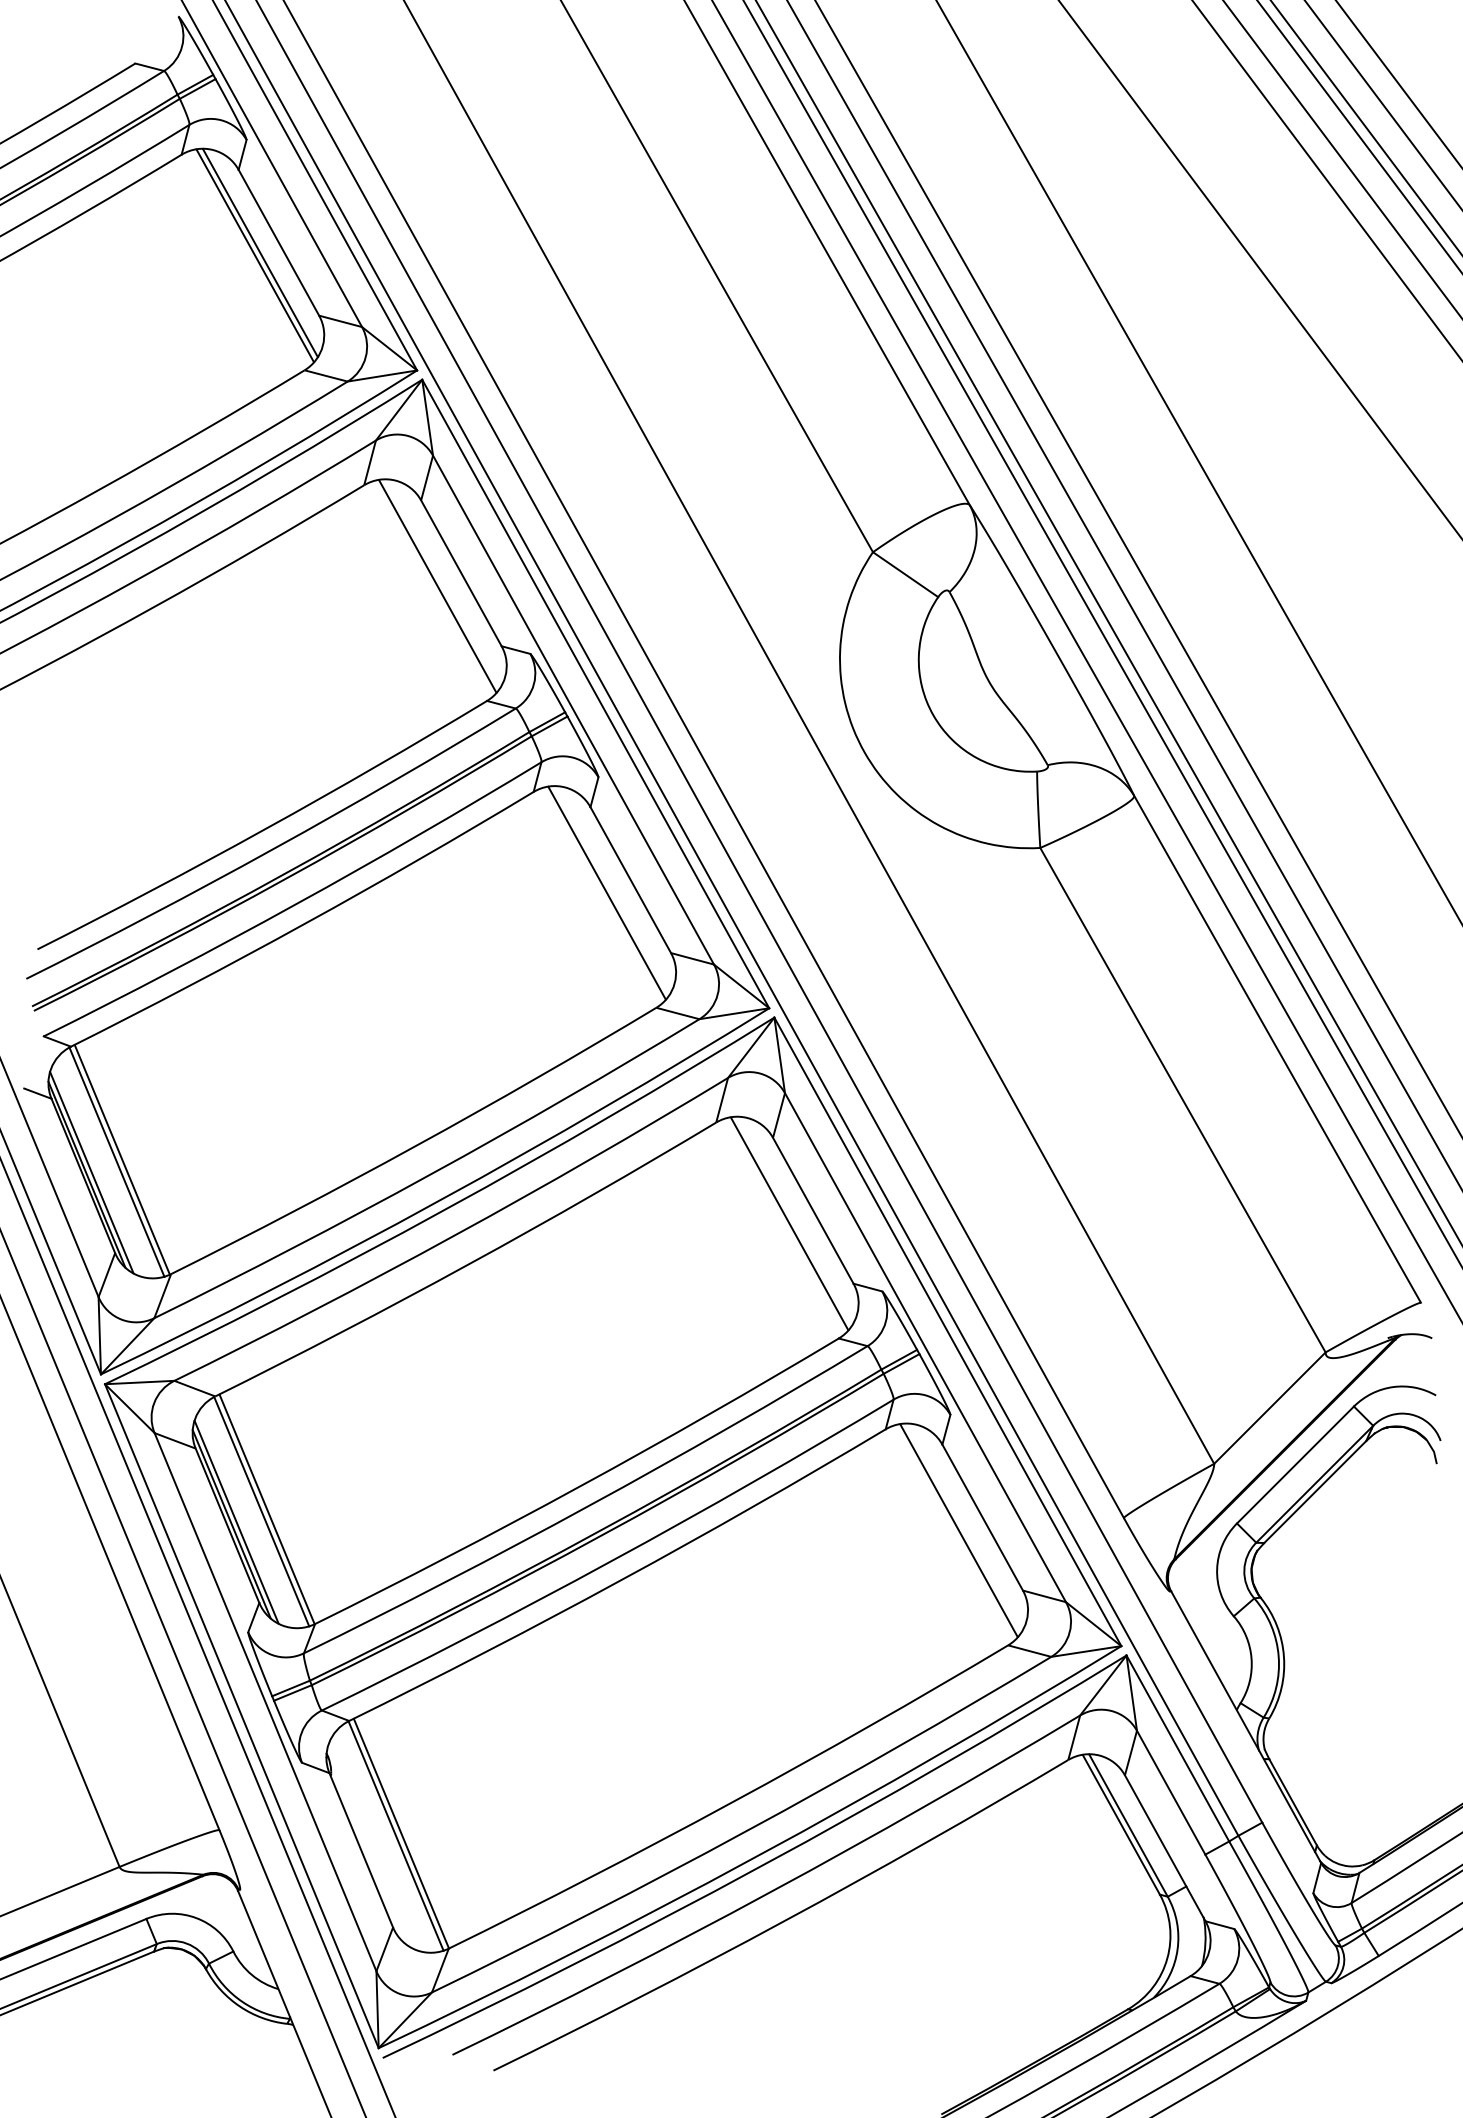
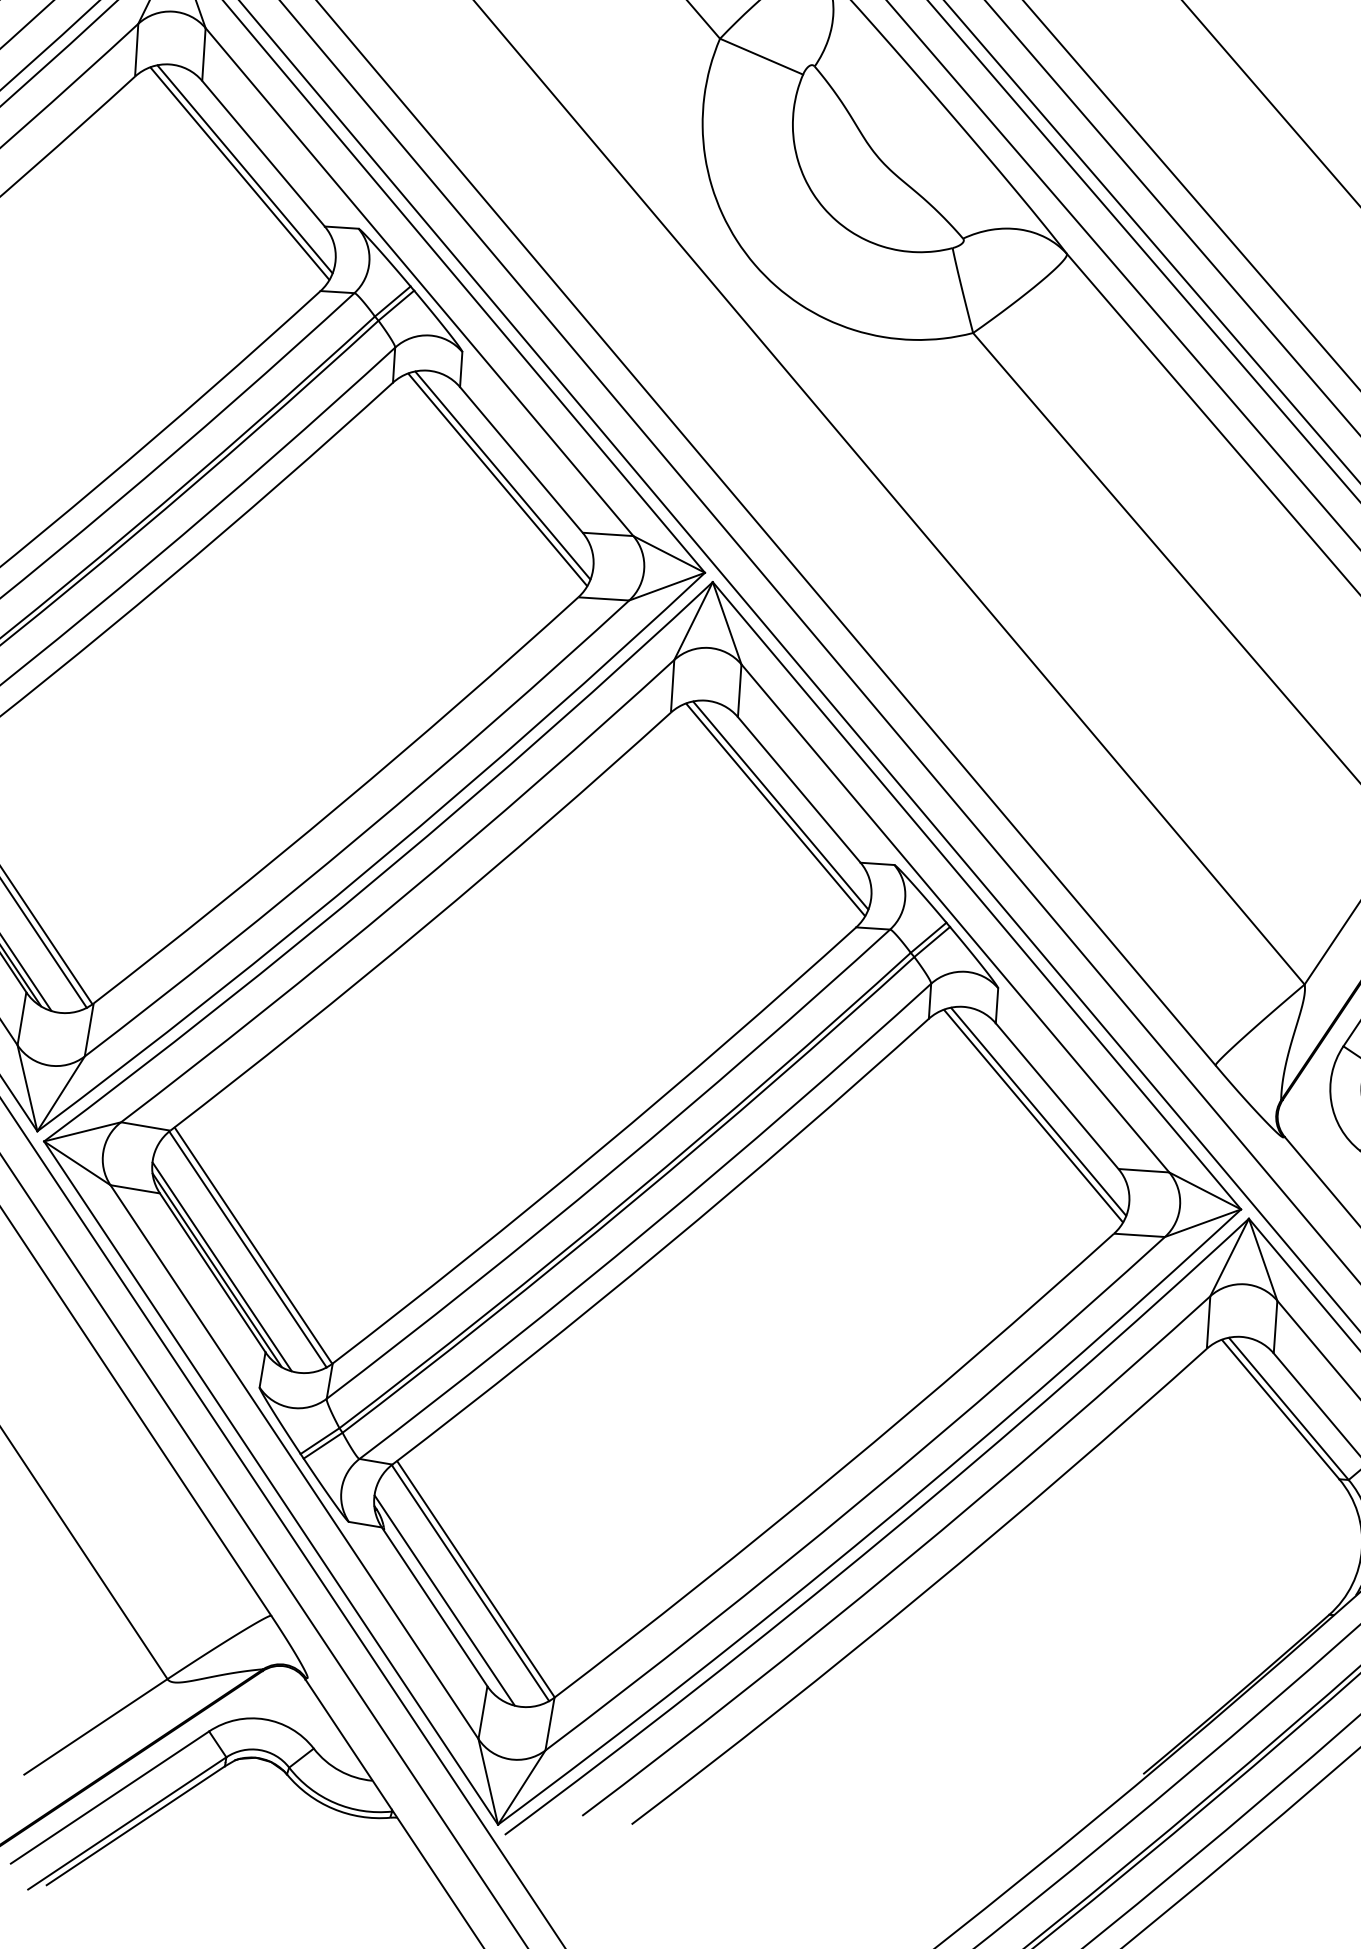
line: (442, 583) -> (244, 169), added
line: (611, 890) -> (502, 475), added
line: (794, 1220) -> (780, 805), added
line: (963, 1527) -> (1037, 1111), added
line: (370, 1846) -> (444, 1600), added

